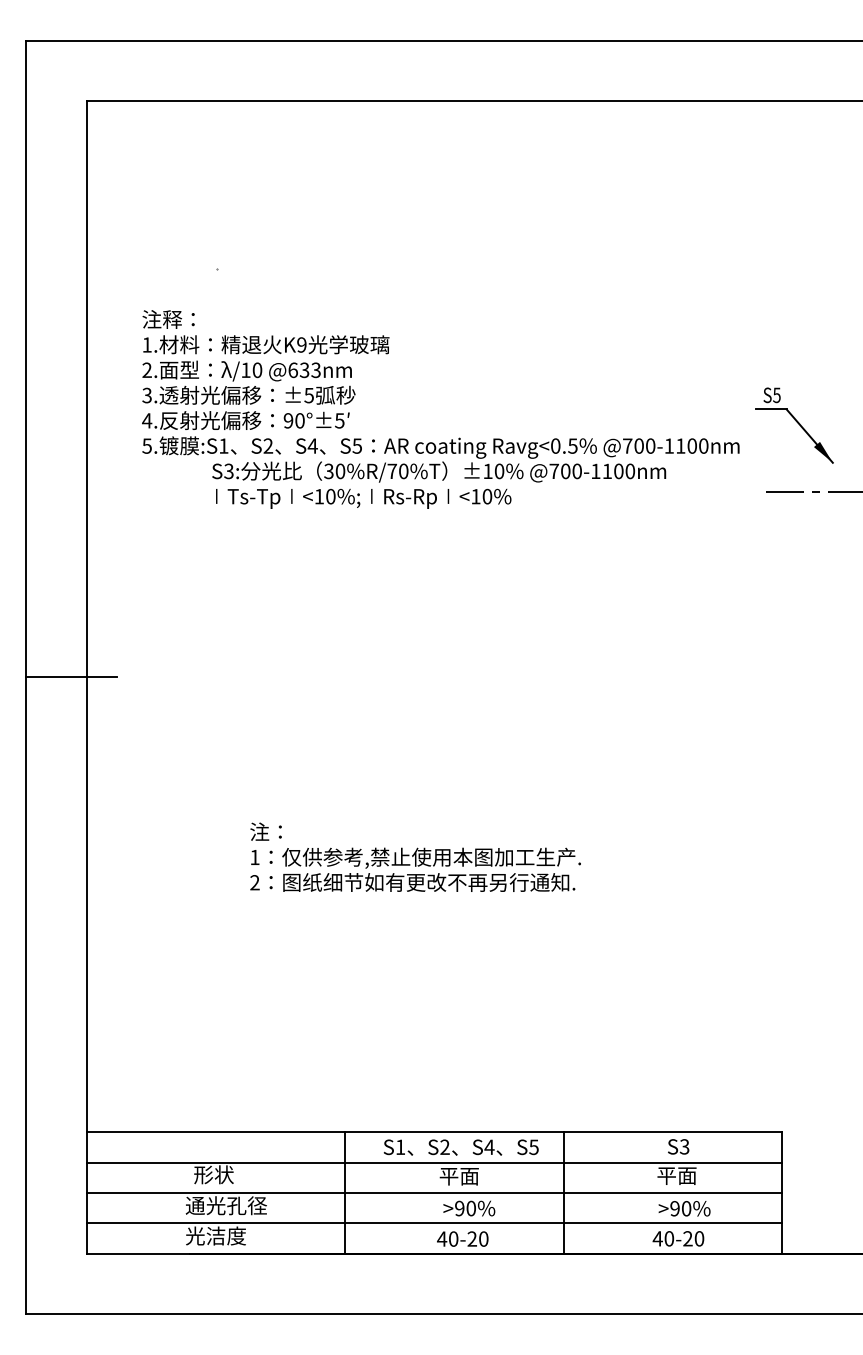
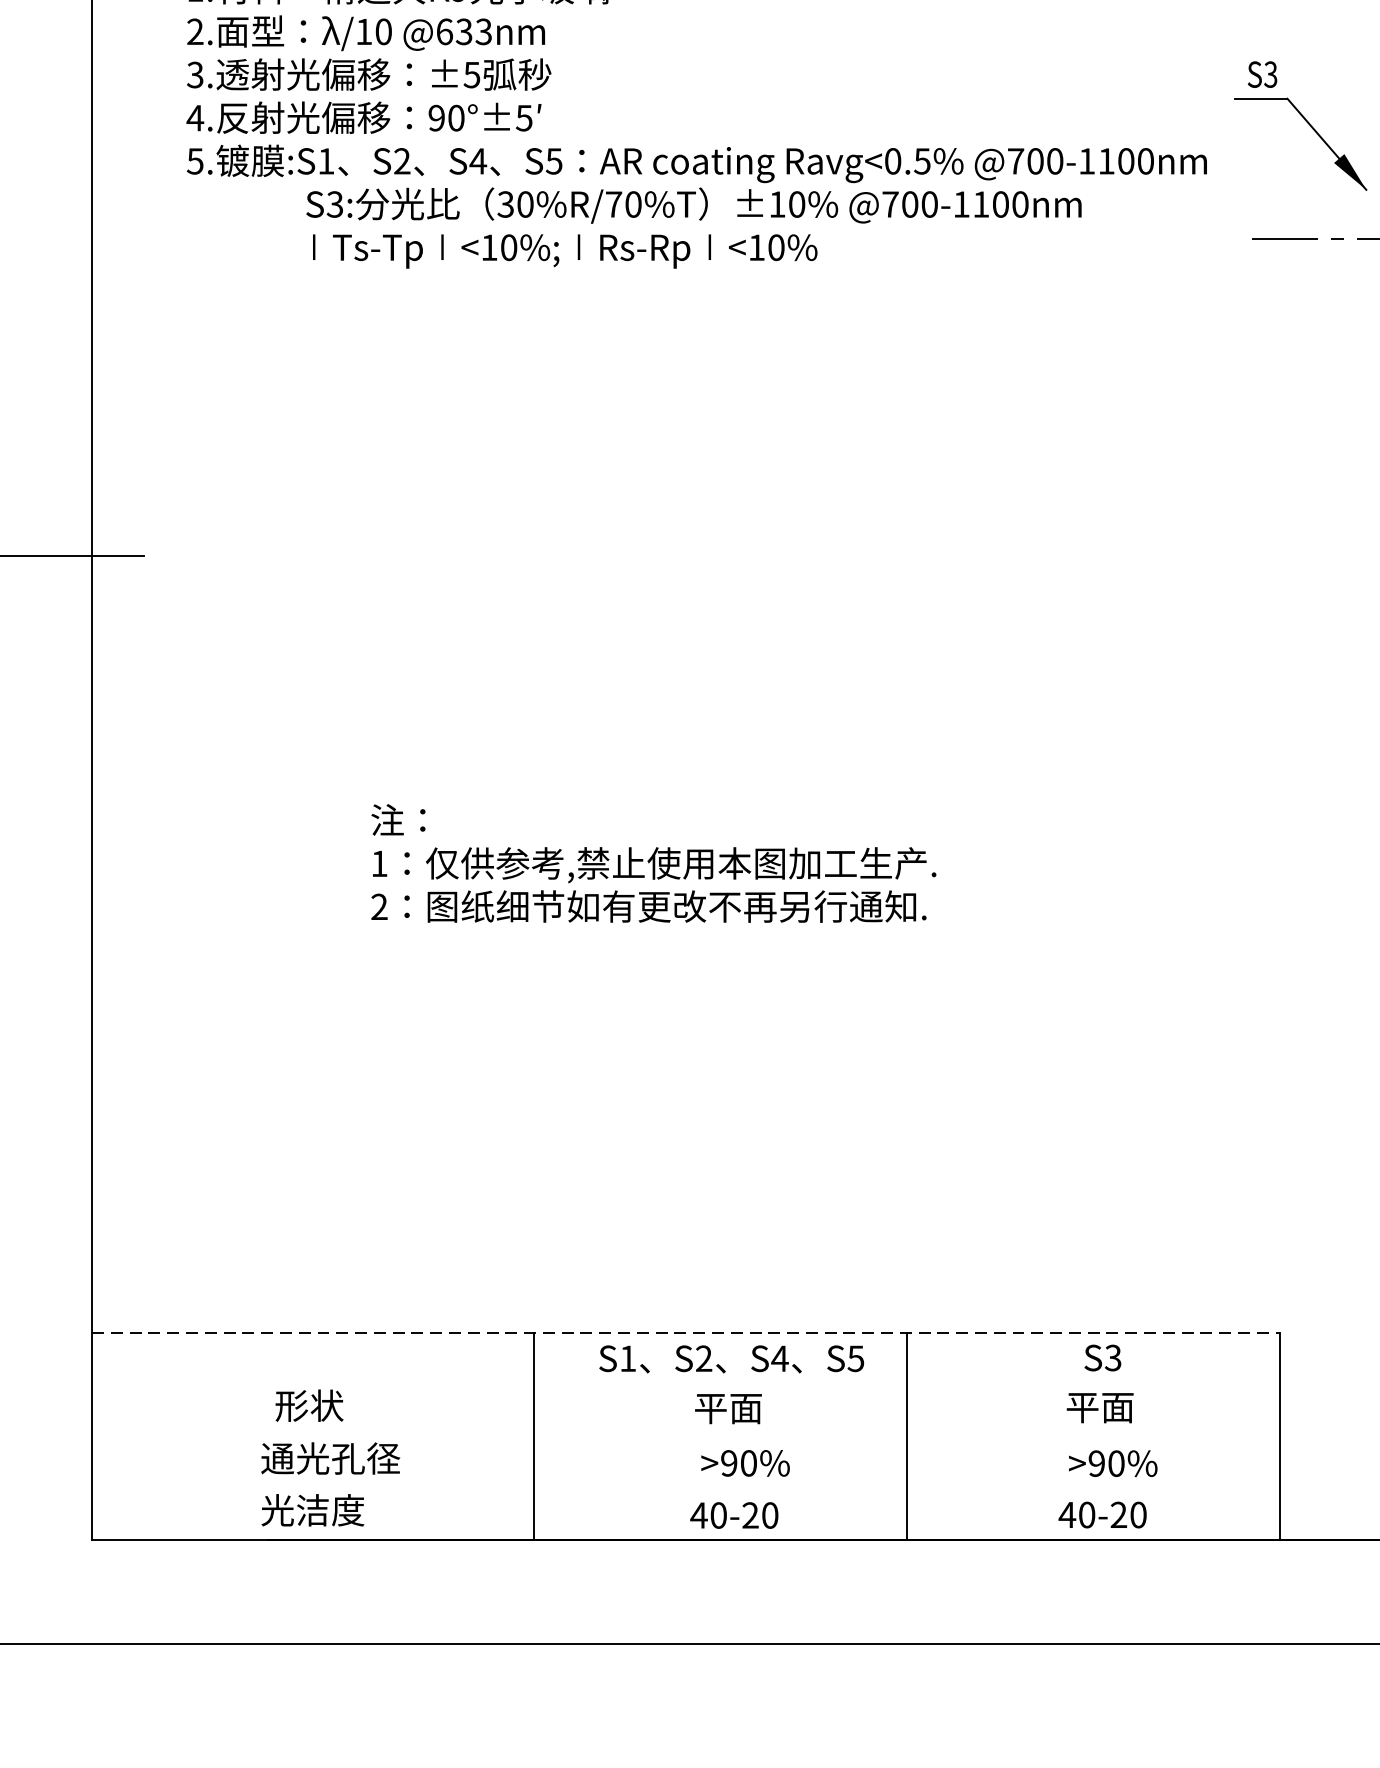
text: (776, 394) -> (1270, 73), S5 -> S3
line: (434, 1132) -> (686, 1333), solid -> dashed
line: (434, 1162) -> (686, 1384), removed
line: (434, 1193) -> (686, 1437), removed
line: (434, 1223) -> (686, 1488), removed

